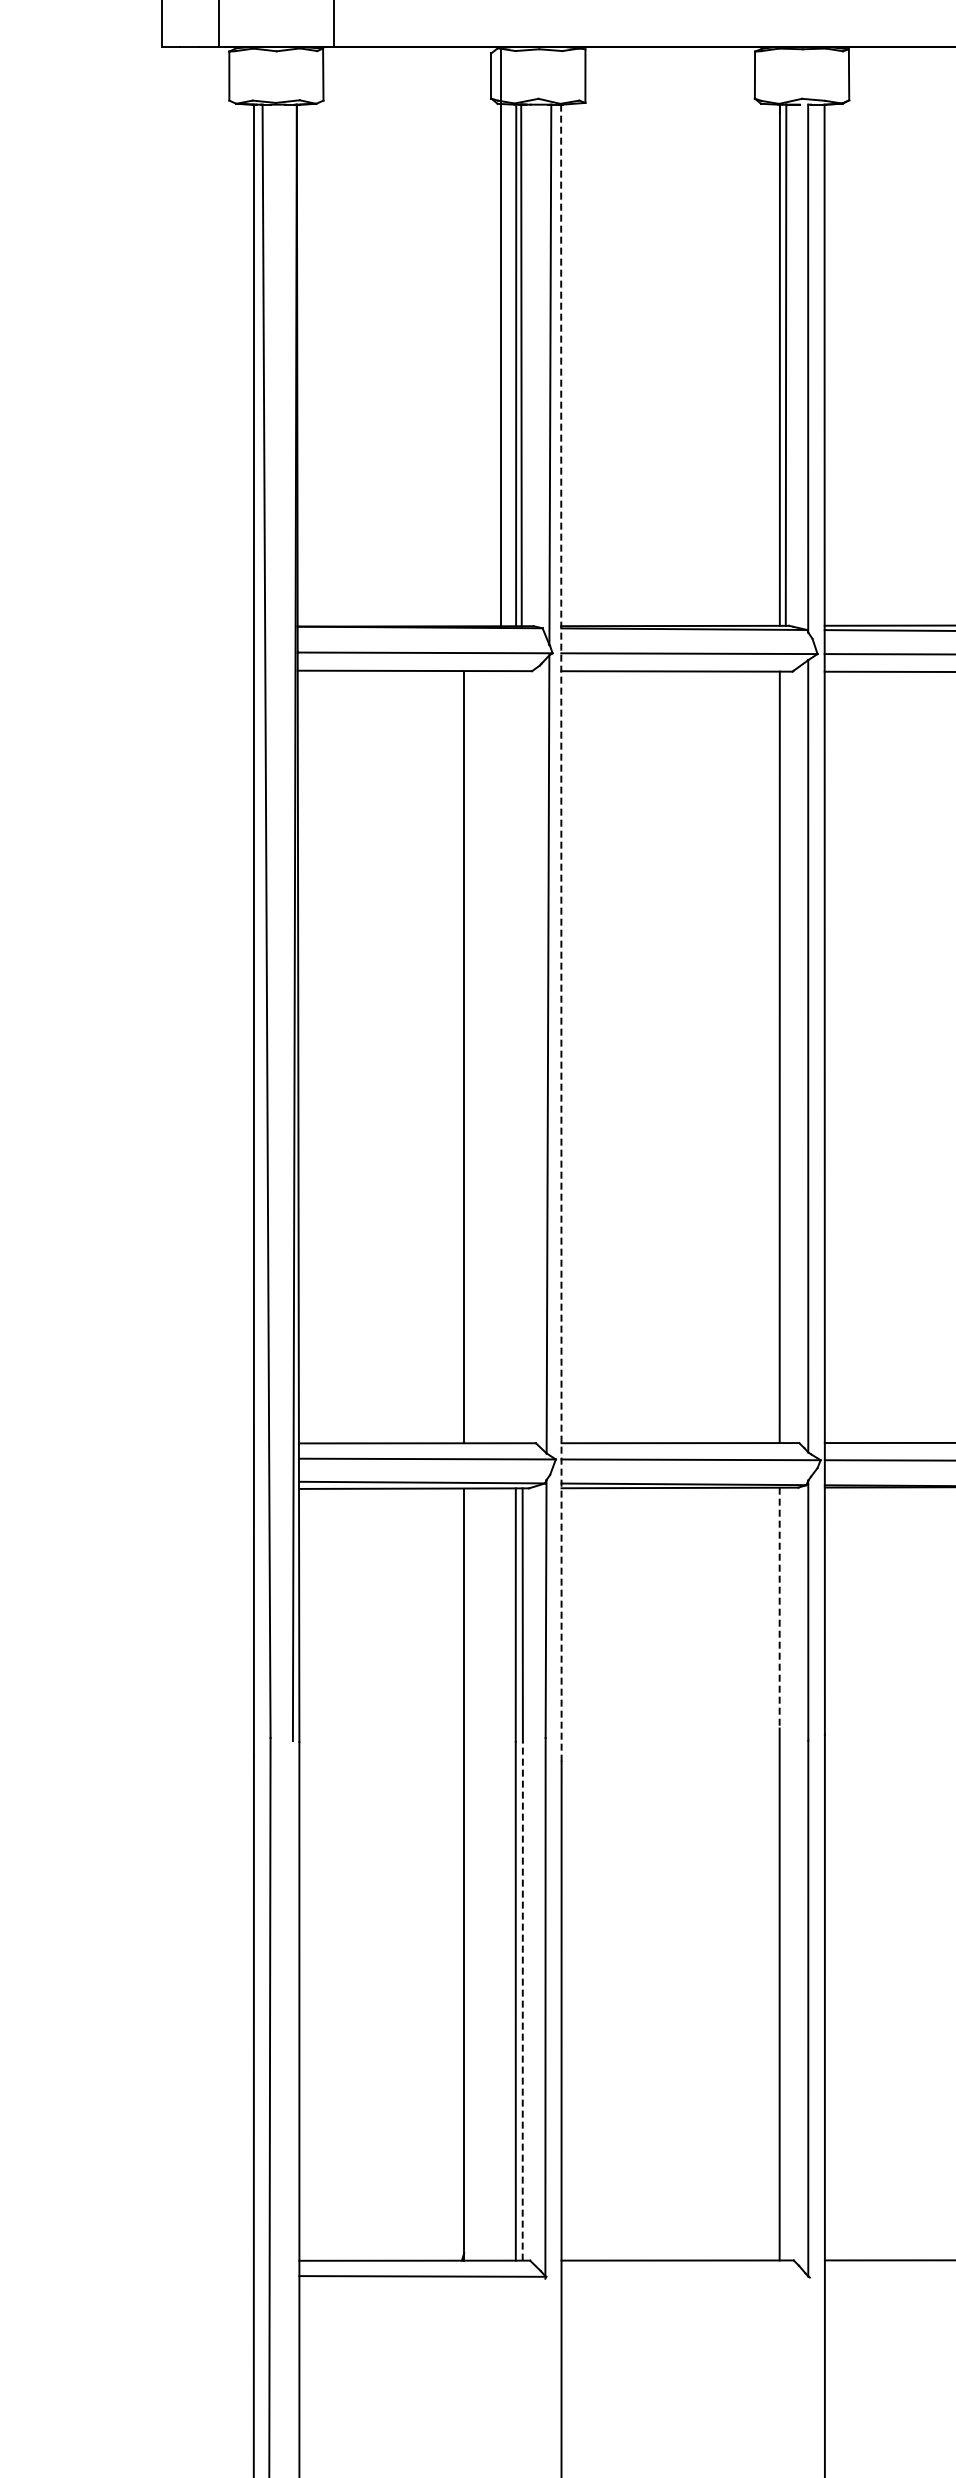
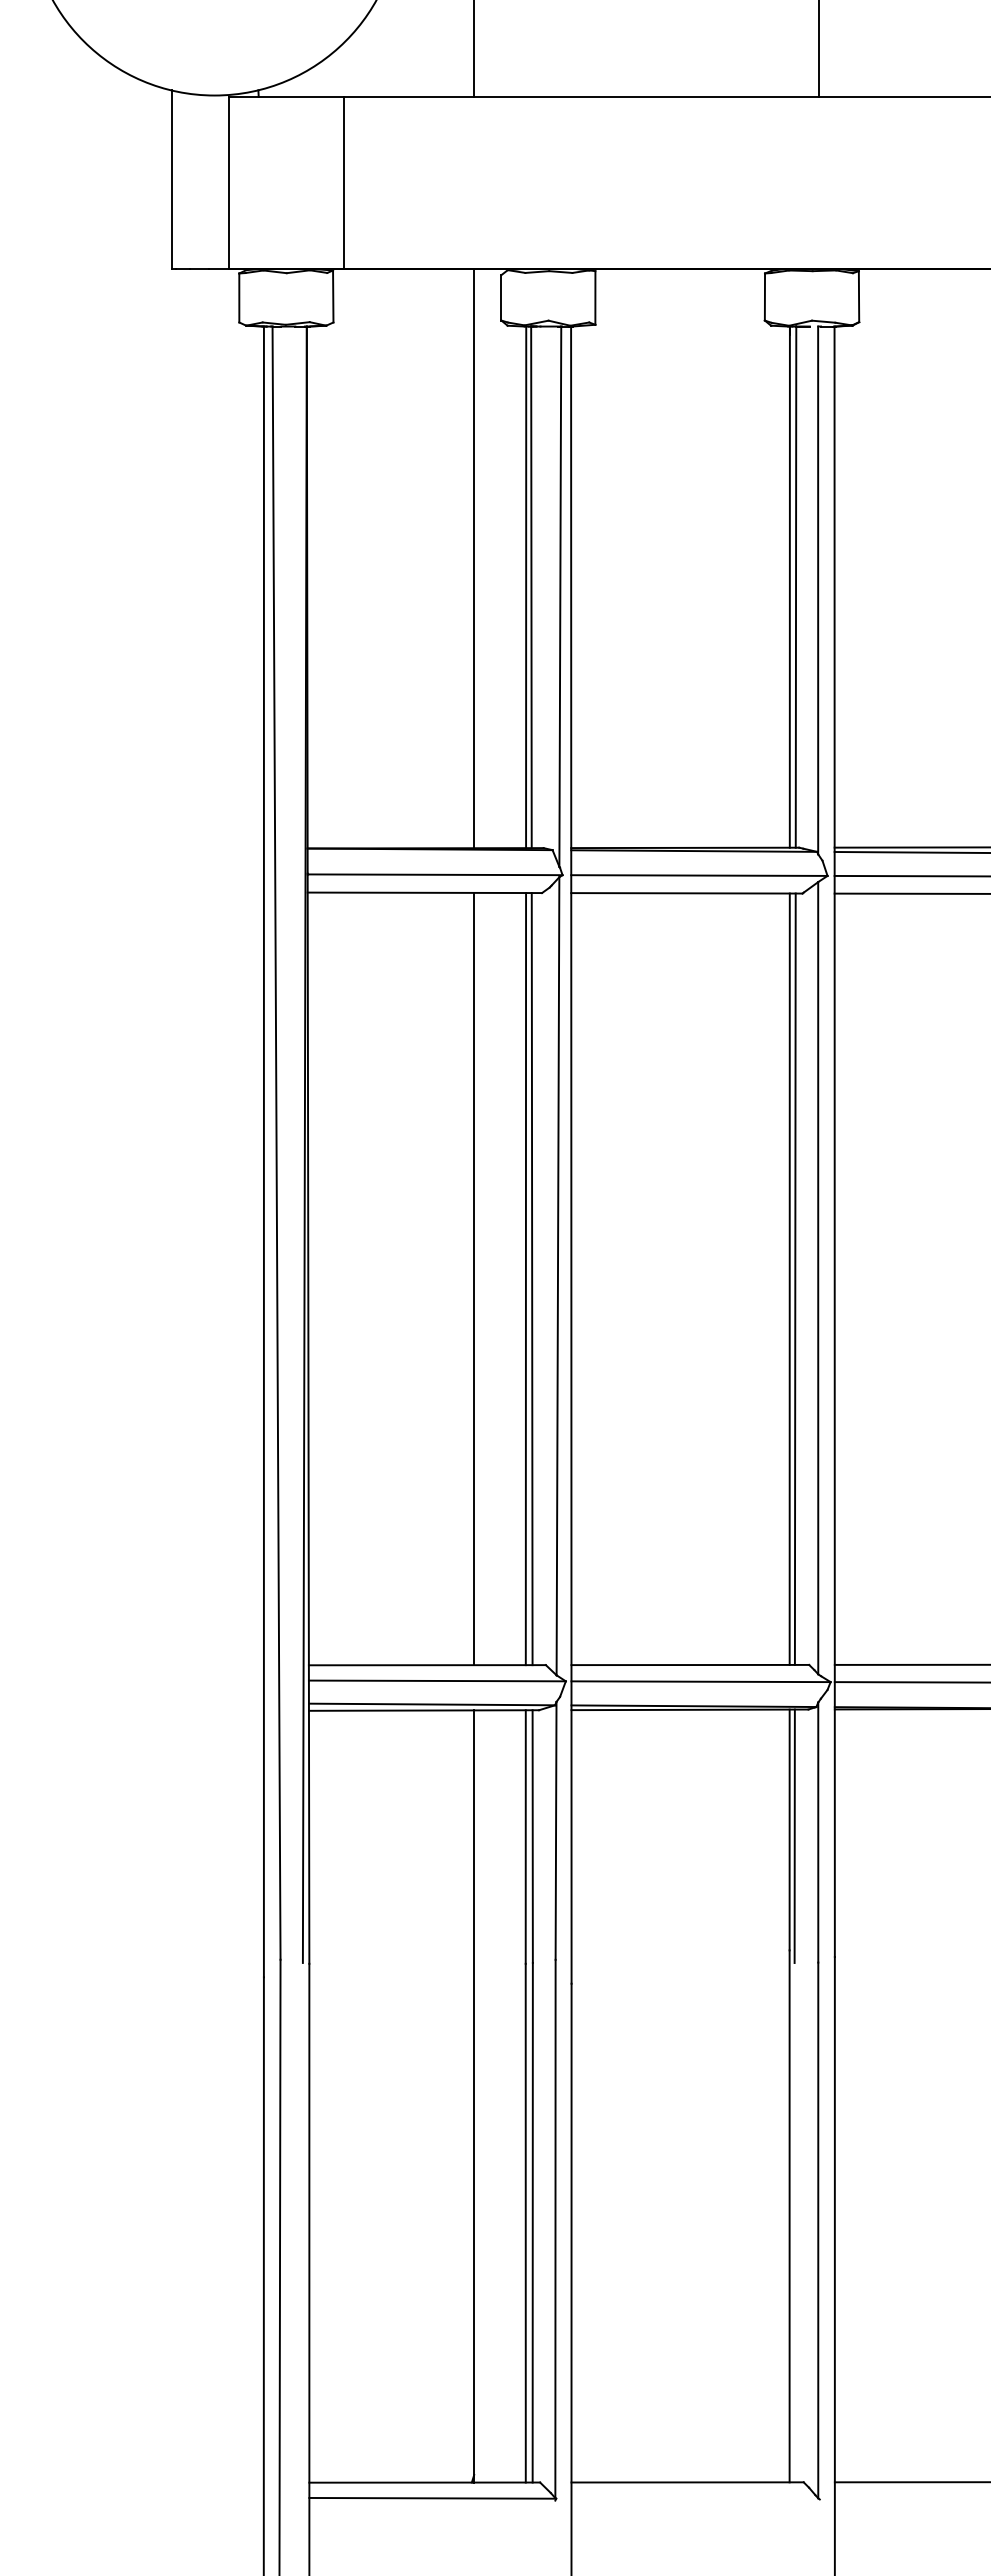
line: (501, 336) -> (474, 558), moved
line: (561, 933) -> (571, 1155), dashed -> solid
line: (784, 1056) -> (794, 1278), added
line: (515, 1057) -> (525, 1279), added
line: (521, 1057) -> (531, 1279), added
line: (779, 1608) -> (789, 1830), dashed -> solid
line: (784, 1614) -> (794, 1836), added
line: (522, 2000) -> (532, 2222), dashed -> solid

